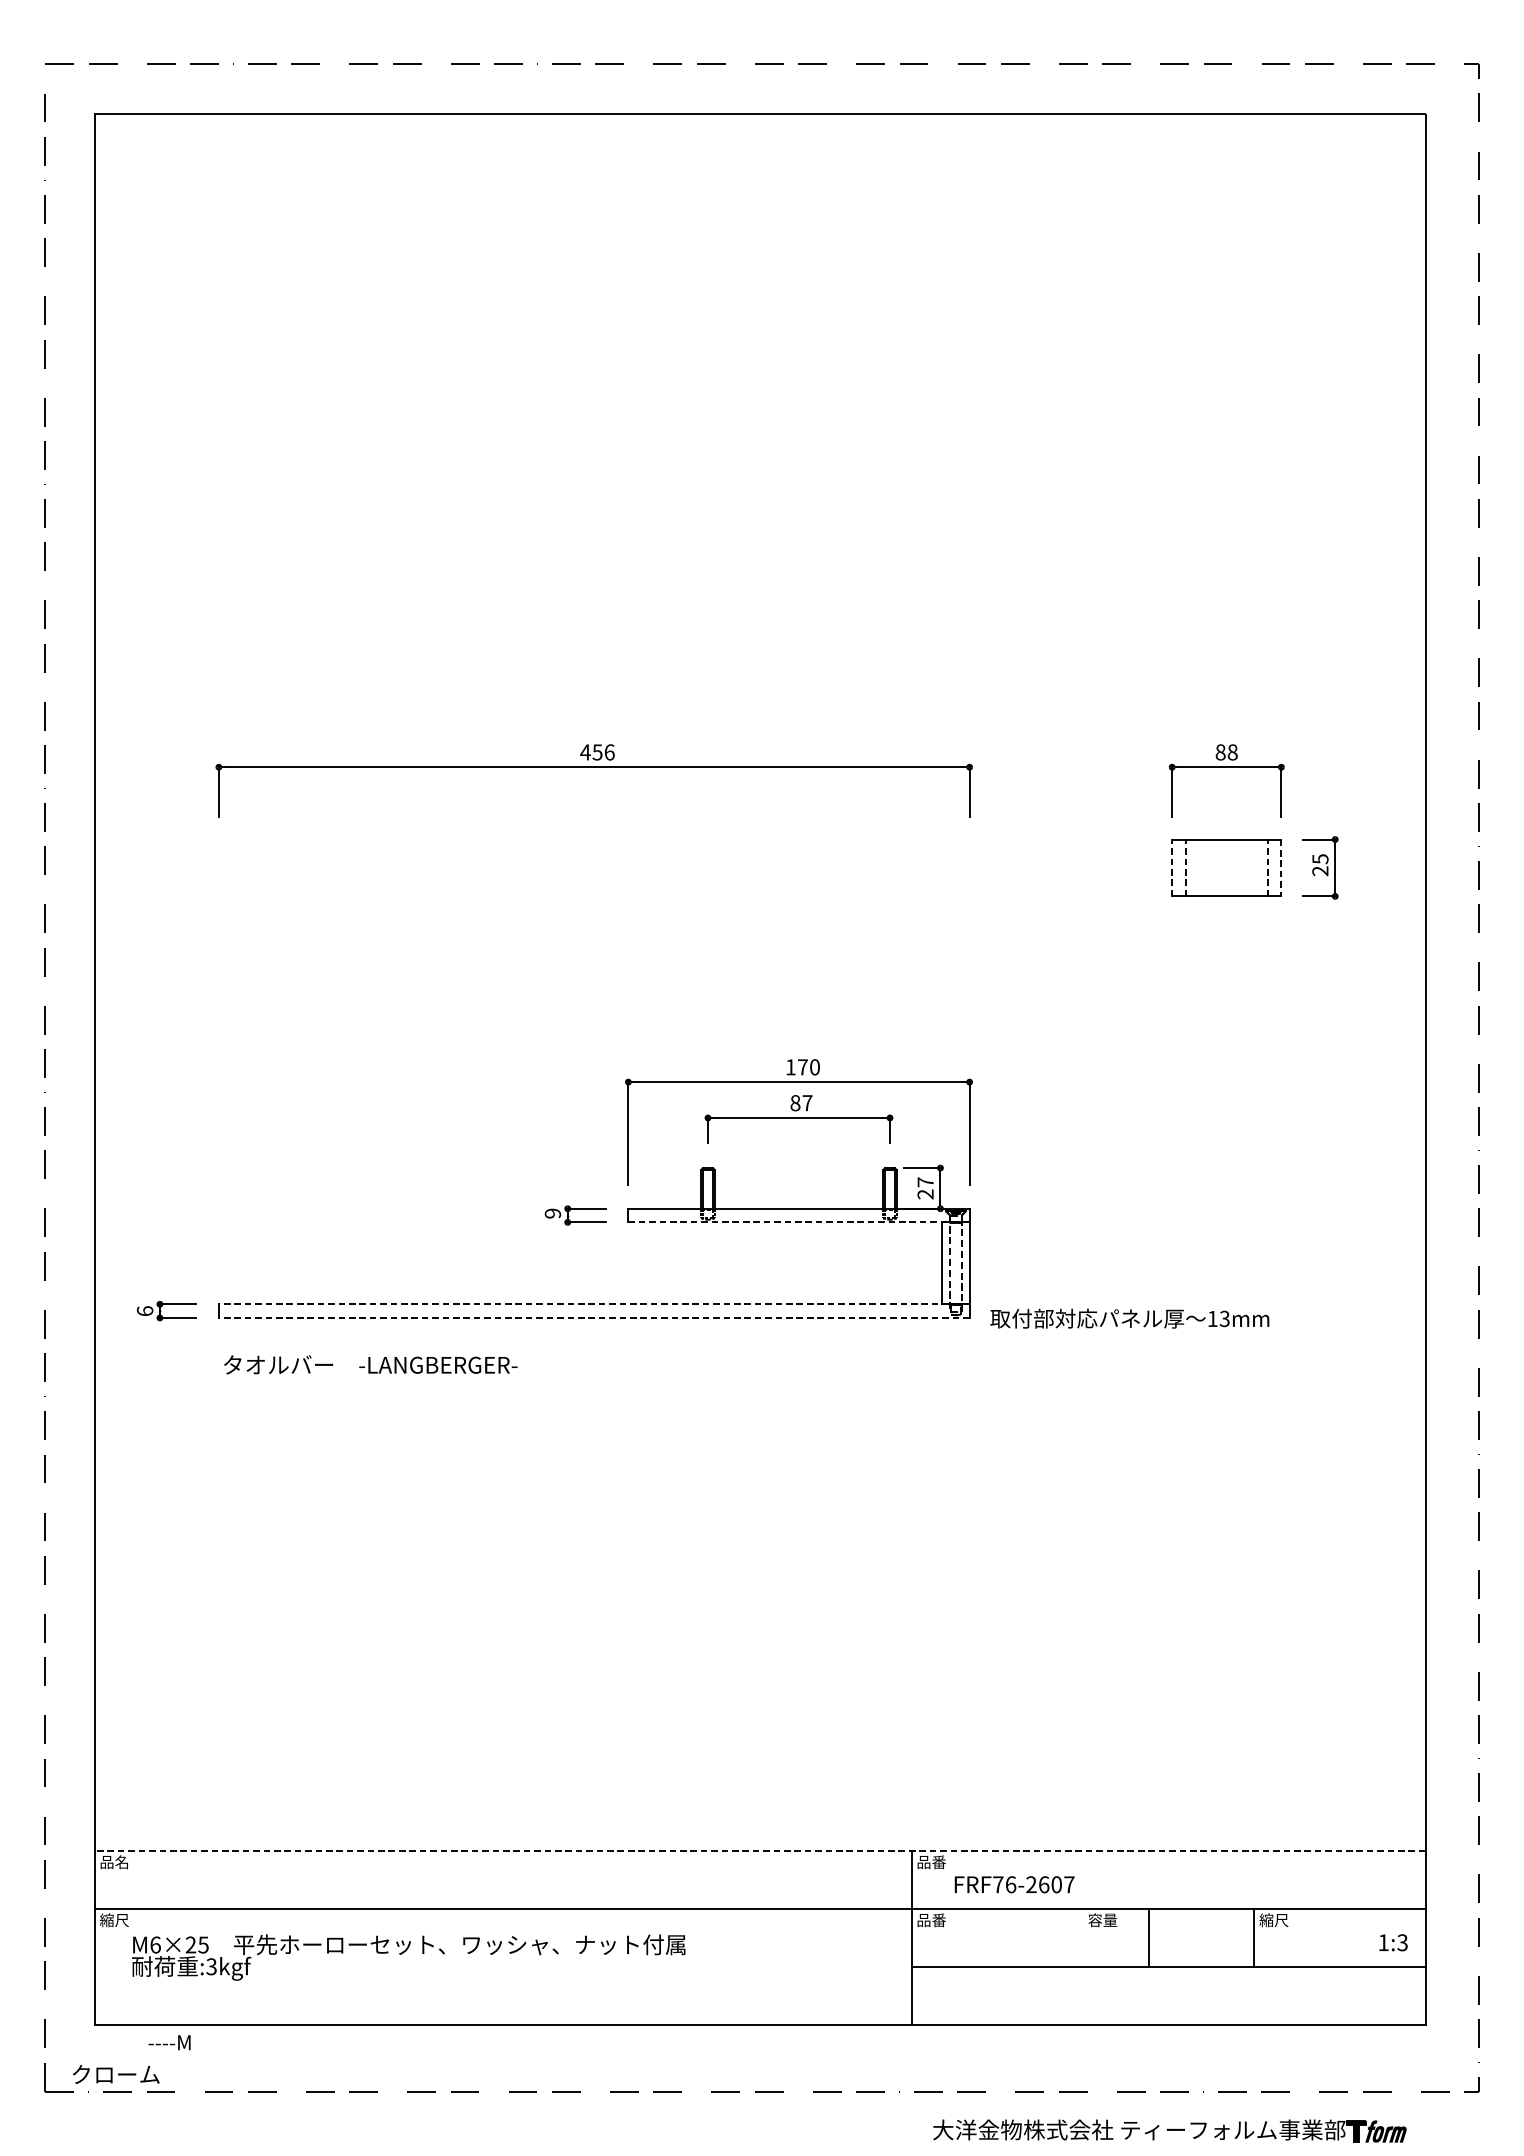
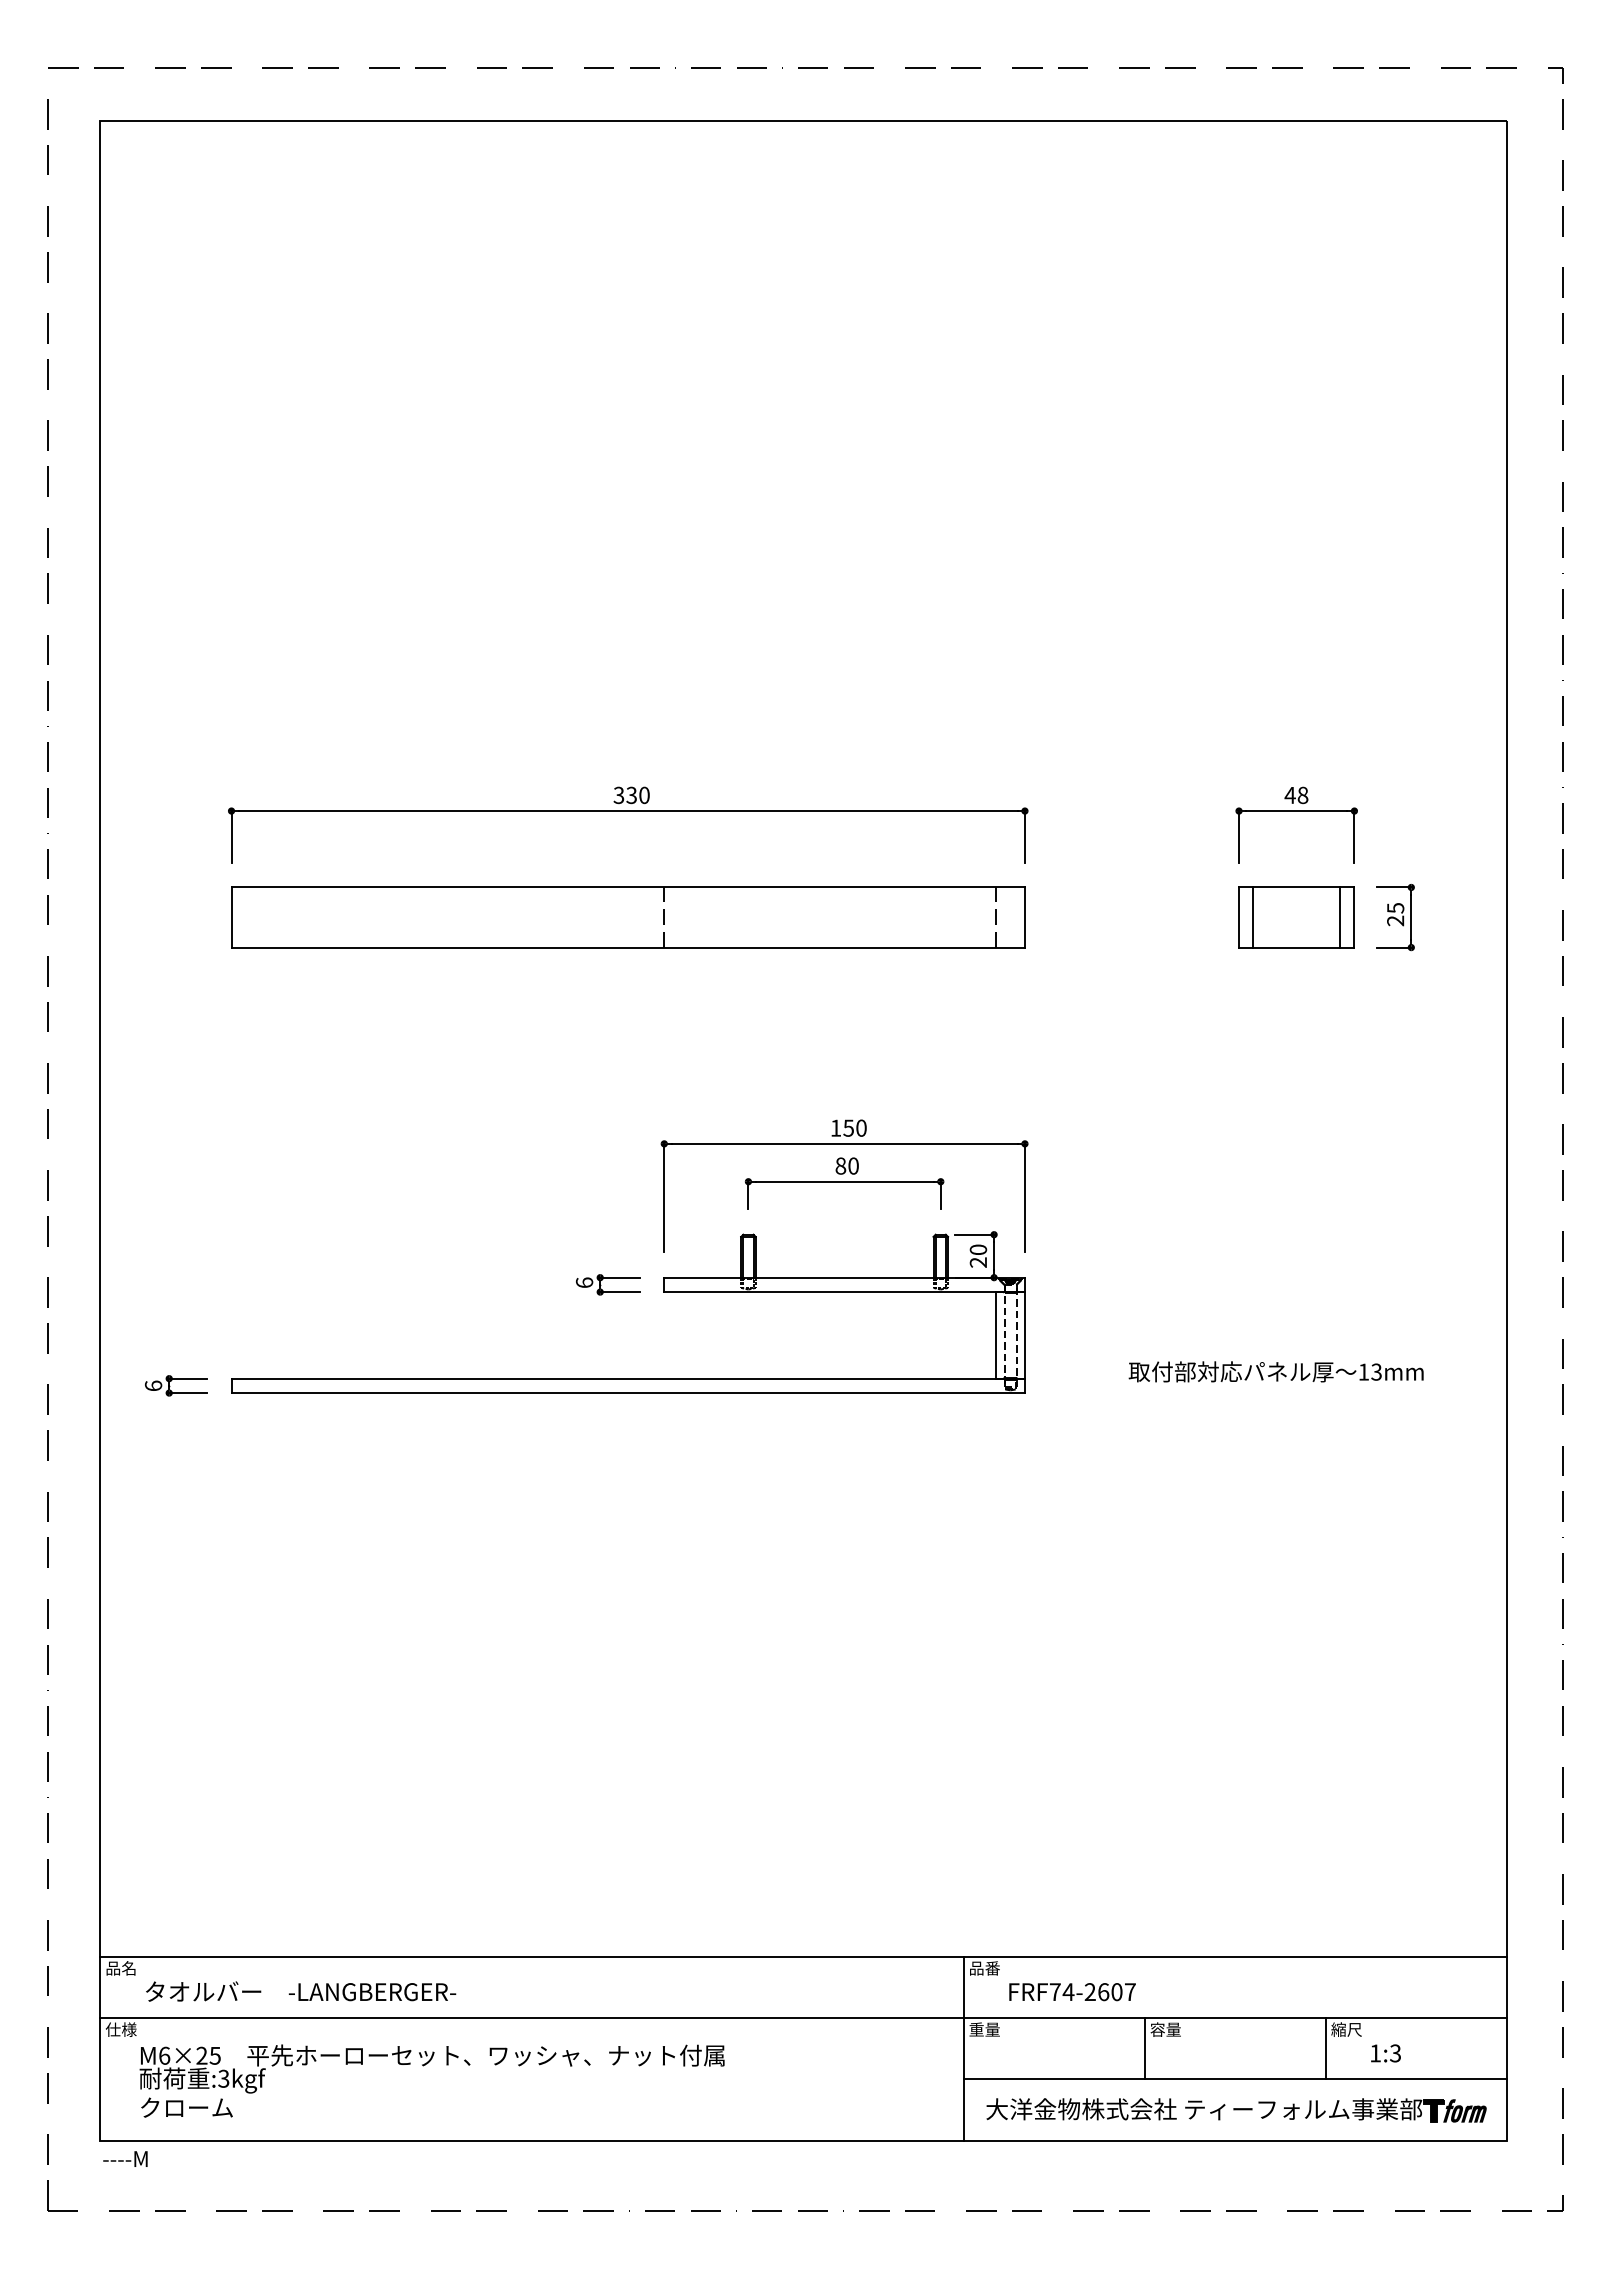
text: (597, 752) -> (631, 795), 456 -> 330
text: (1219, 752) -> (1289, 795), 88 -> 48
part: (594, 867) -> (628, 917), added
line: (1172, 867) -> (1239, 917), dashed -> solid
line: (1185, 867) -> (1253, 917), dashed -> solid
line: (1268, 867) -> (1340, 917), dashed -> solid
line: (1281, 868) -> (1354, 918), dashed -> solid
text: (802, 1066) -> (848, 1127), 170 -> 150
text: (807, 1102) -> (853, 1165), 87 -> 80
text: (925, 1182) -> (978, 1249), 27 -> 20
text: (552, 1213) -> (584, 1282), 9 -> 6
line: (799, 1222) -> (845, 1292), dashed -> solid
line: (594, 1304) -> (628, 1378), dashed -> solid
line: (594, 1318) -> (628, 1393), dashed -> solid
text: (1129, 1318) -> (1275, 1371), moved
text: (371, 1364) -> (301, 1991), moved
line: (759, 1851) -> (802, 1956), dashed -> solid
text: (1010, 1885) -> (1068, 1992), FRF76-2607 -> FRF74-2607
text: (113, 1920) -> (120, 2029), 縮尺 -> 仕様
text: (931, 1920) -> (984, 2029), 品番 -> 重量
line: (1148, 1938) -> (1144, 2048), moved
text: (1393, 1942) -> (1385, 2053), moved
text: (169, 2042) -> (125, 2158), moved
text: (115, 2074) -> (186, 2107), moved
part: (1169, 2131) -> (1236, 2110), moved

